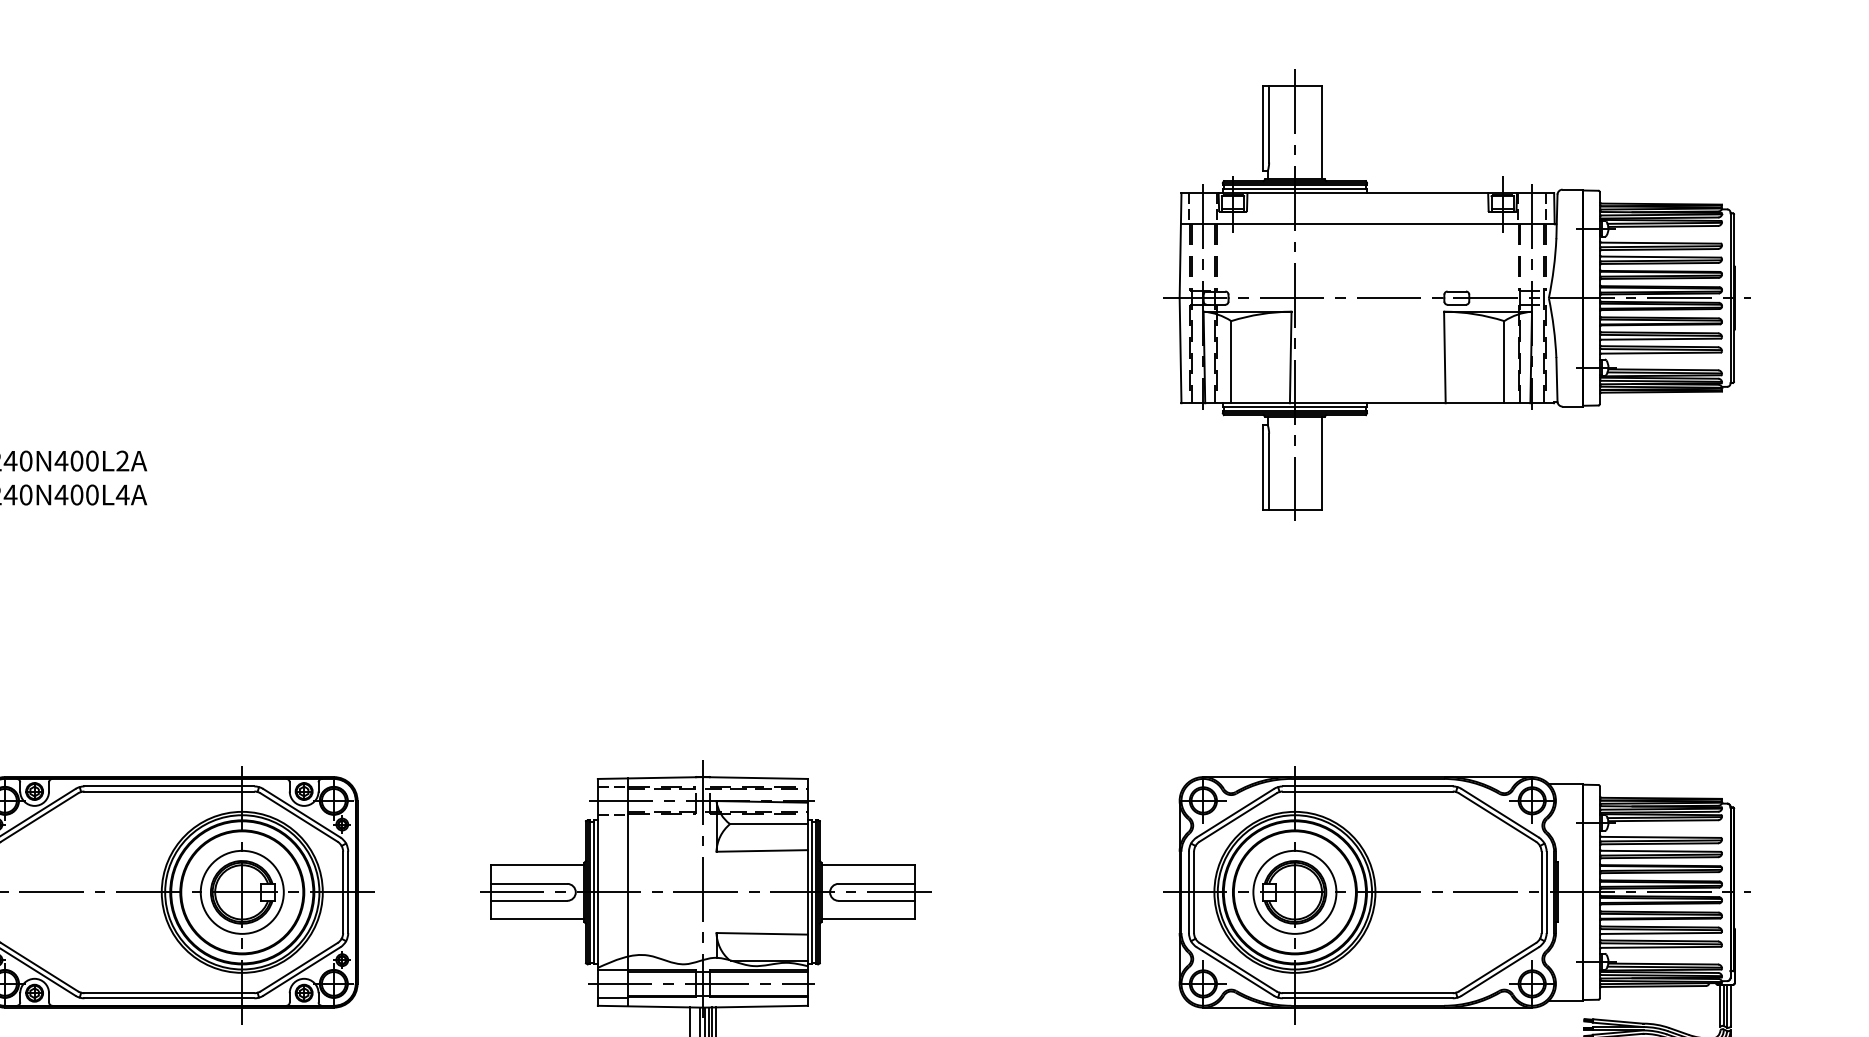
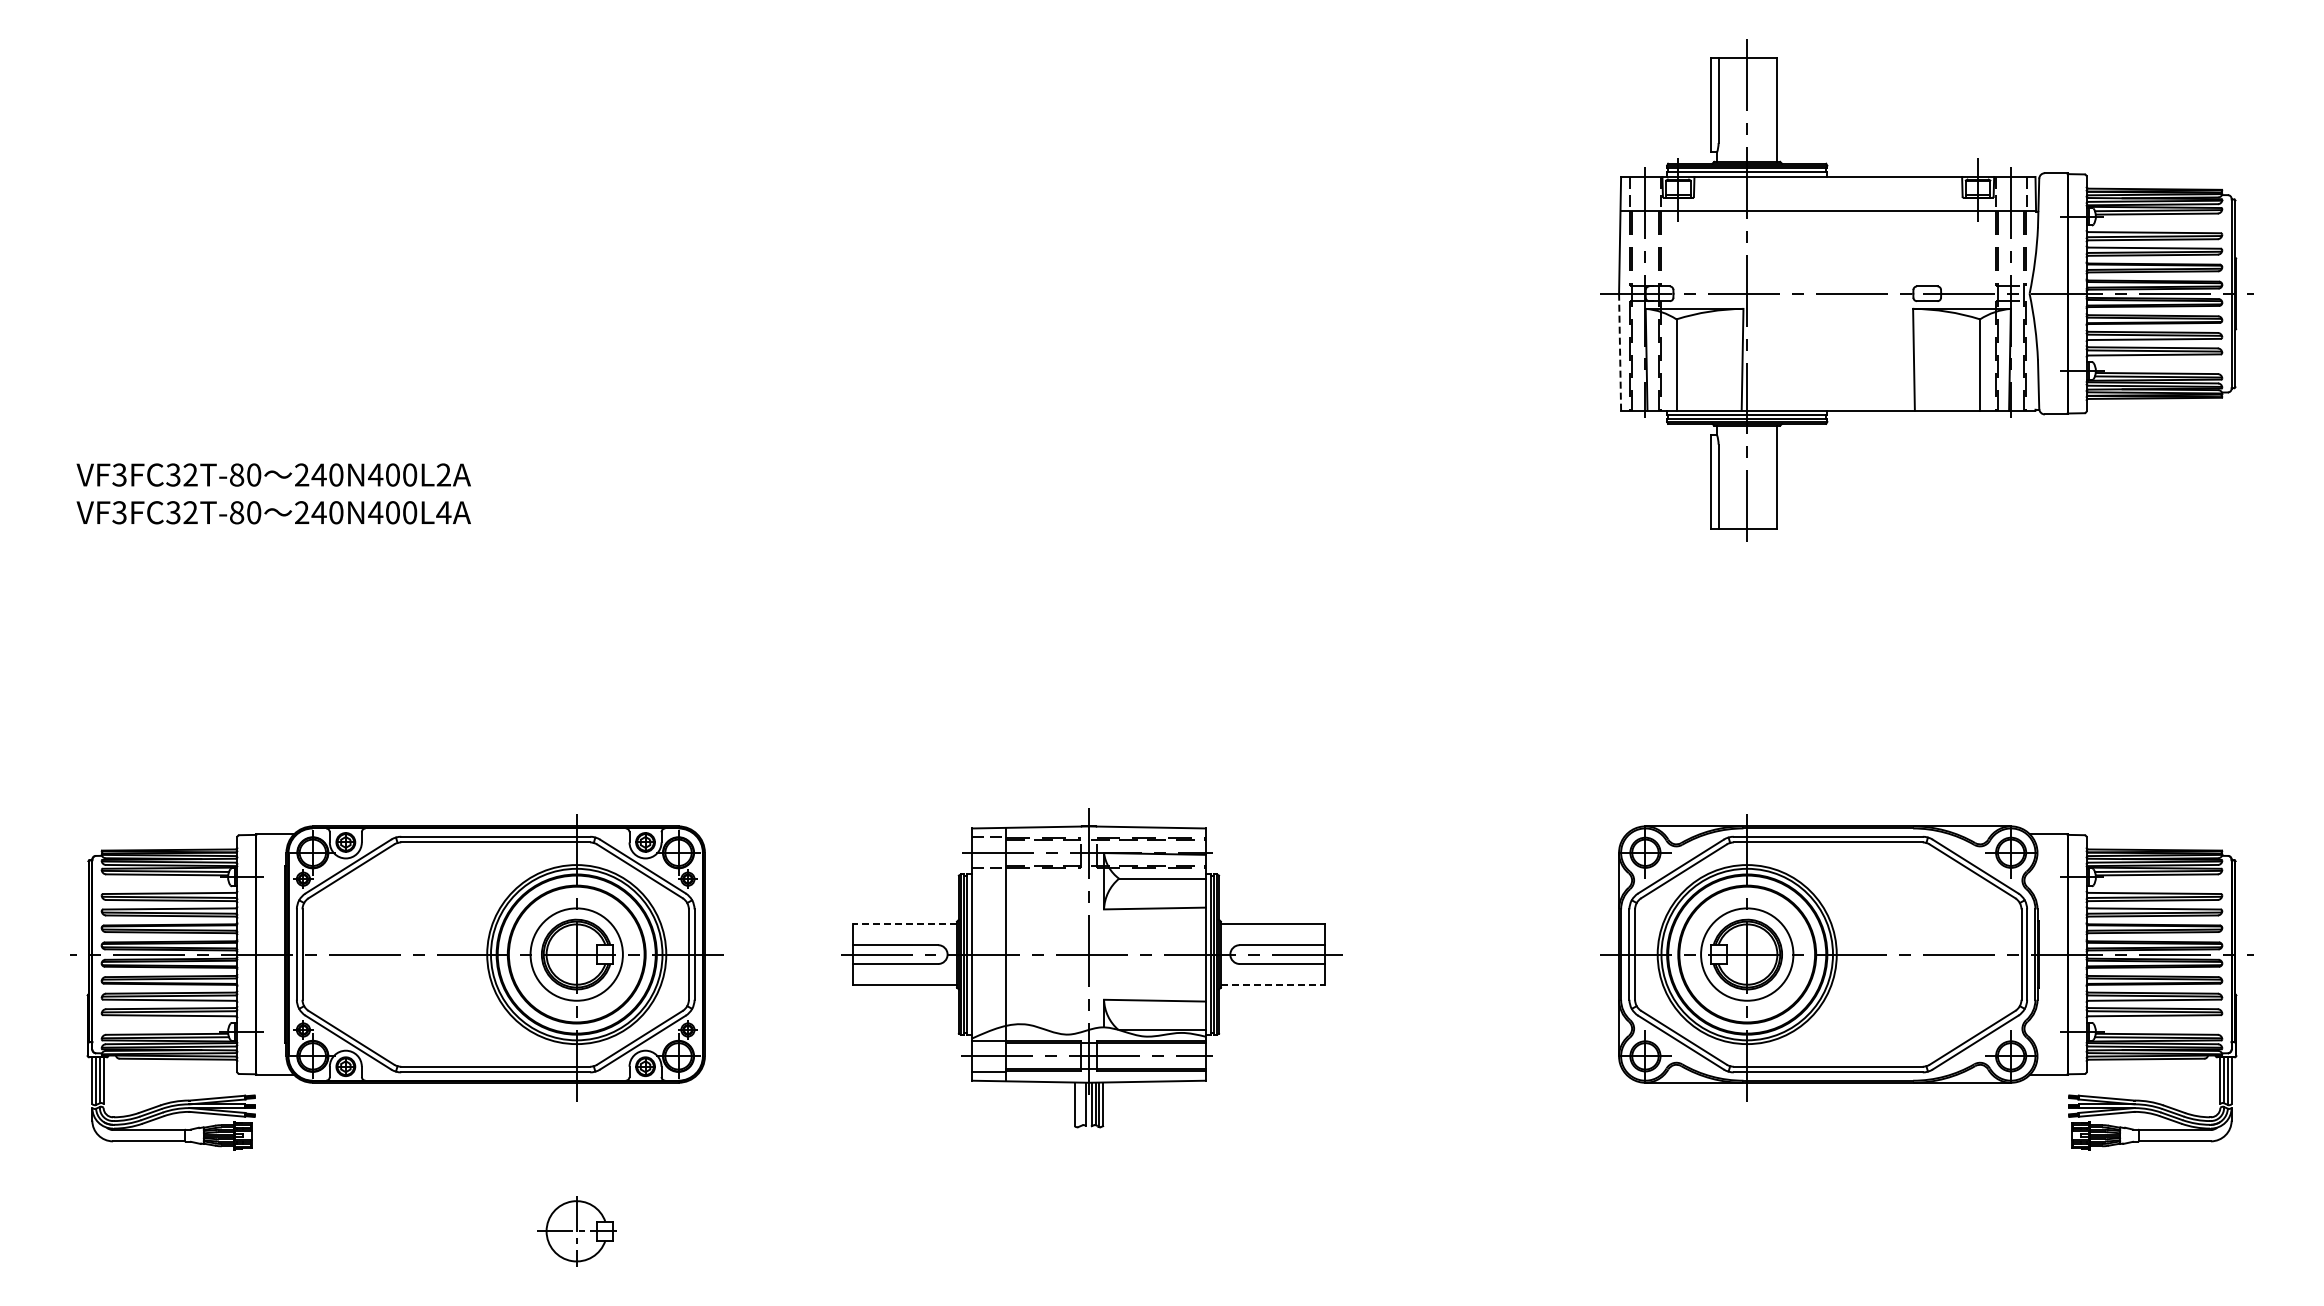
line: (1180, 350) -> (1620, 351), solid -> dashed
line: (537, 865) -> (905, 924), solid -> dashed
line: (867, 919) -> (1272, 984), solid -> dashed

